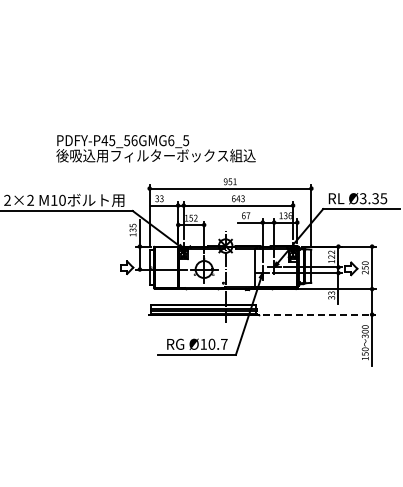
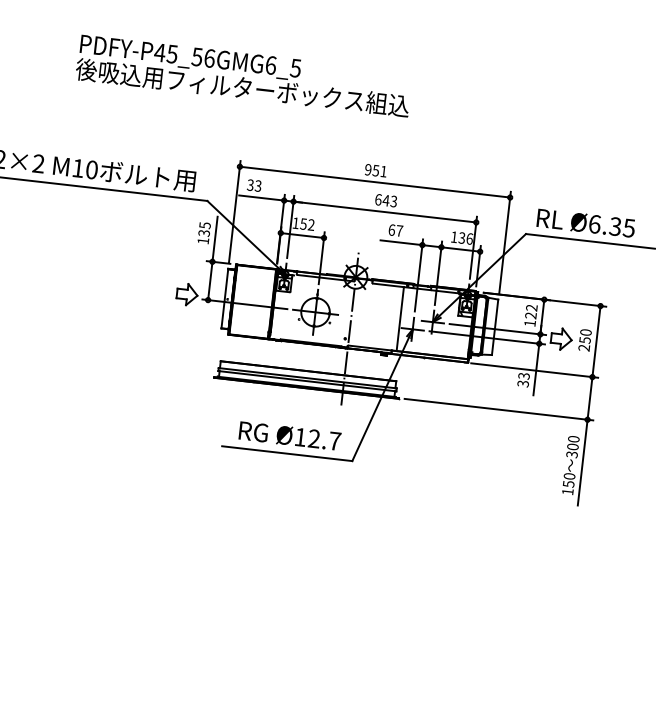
text: (155, 148) -> (243, 75), moved
text: (362, 198) -> (593, 223), Ø3.35 -> Ø6.35
line: (319, 314) -> (499, 409), dashed -> solid
text: (211, 344) -> (313, 439), Ø10.7 -> Ø12.7

